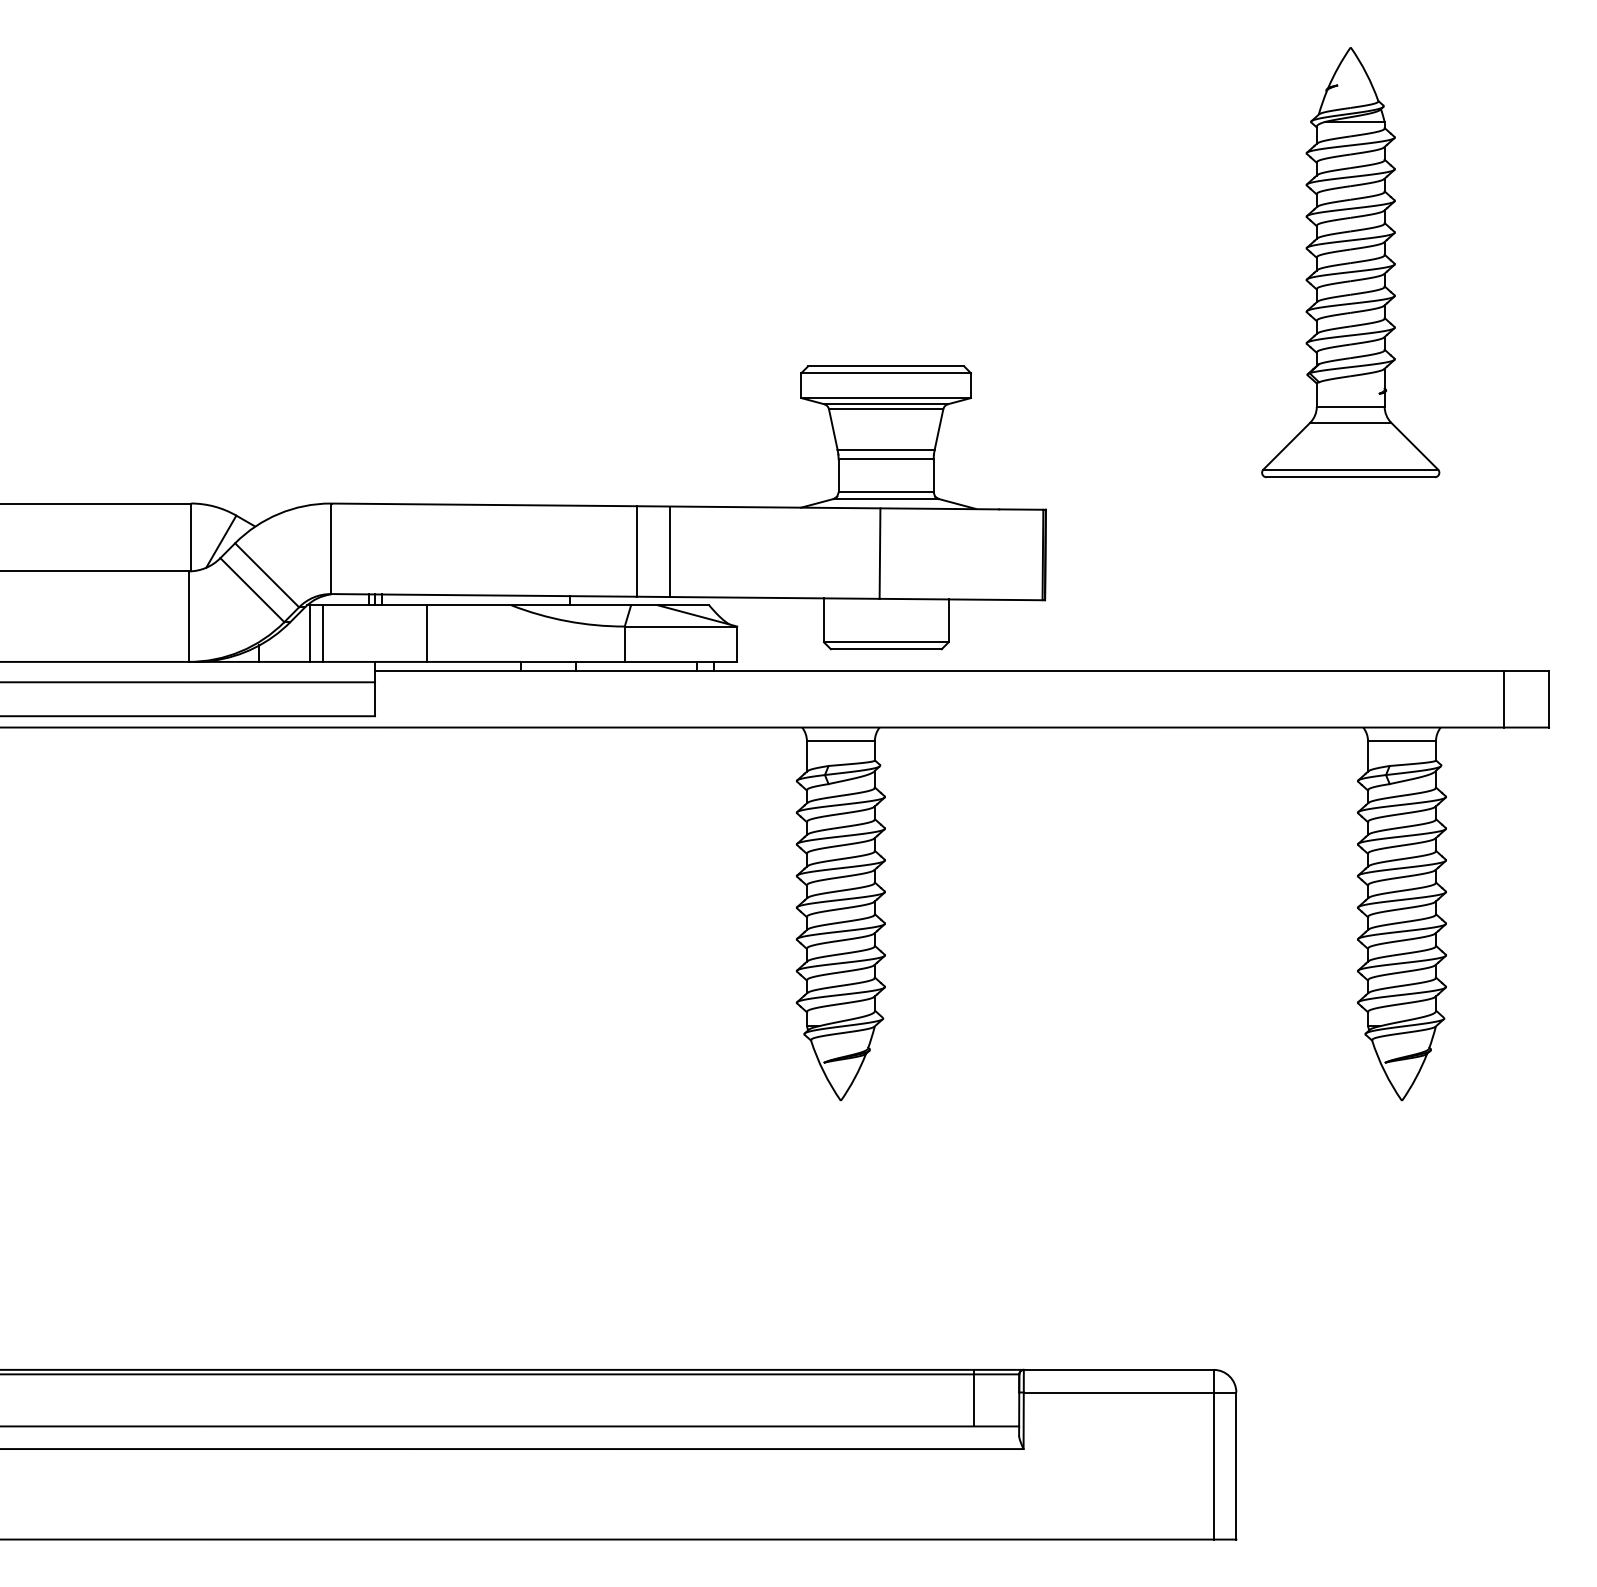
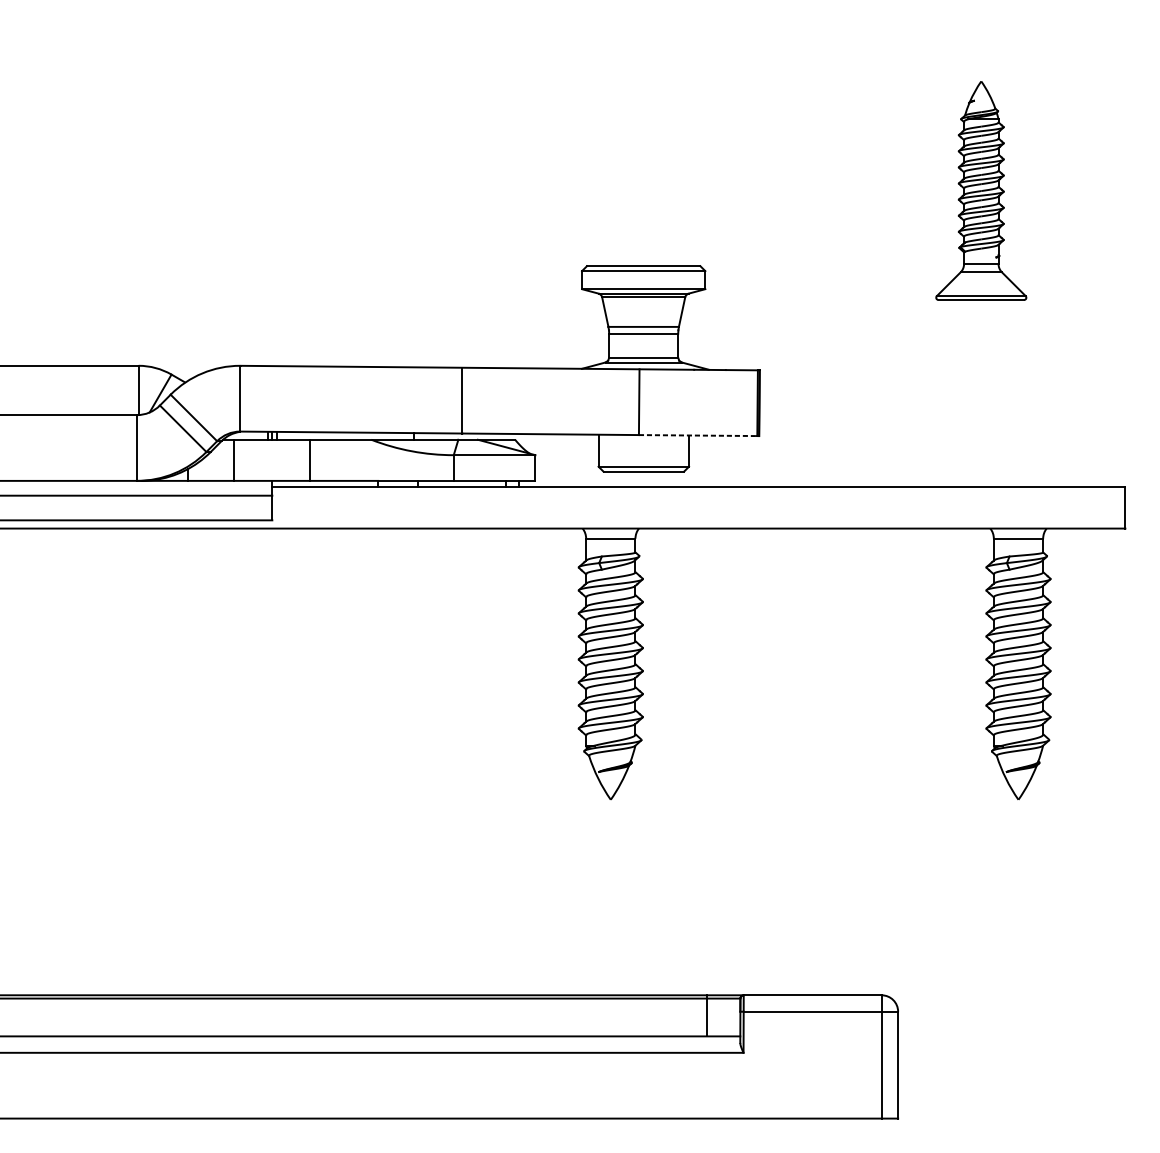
part: (1350, 262) -> (981, 190), size x0.7
line: (669, 551) -> (486, 400), removed
line: (961, 599) -> (698, 435), solid -> dashed
line: (309, 633) -> (224, 460), removed
line: (1503, 698) -> (1092, 507), removed

